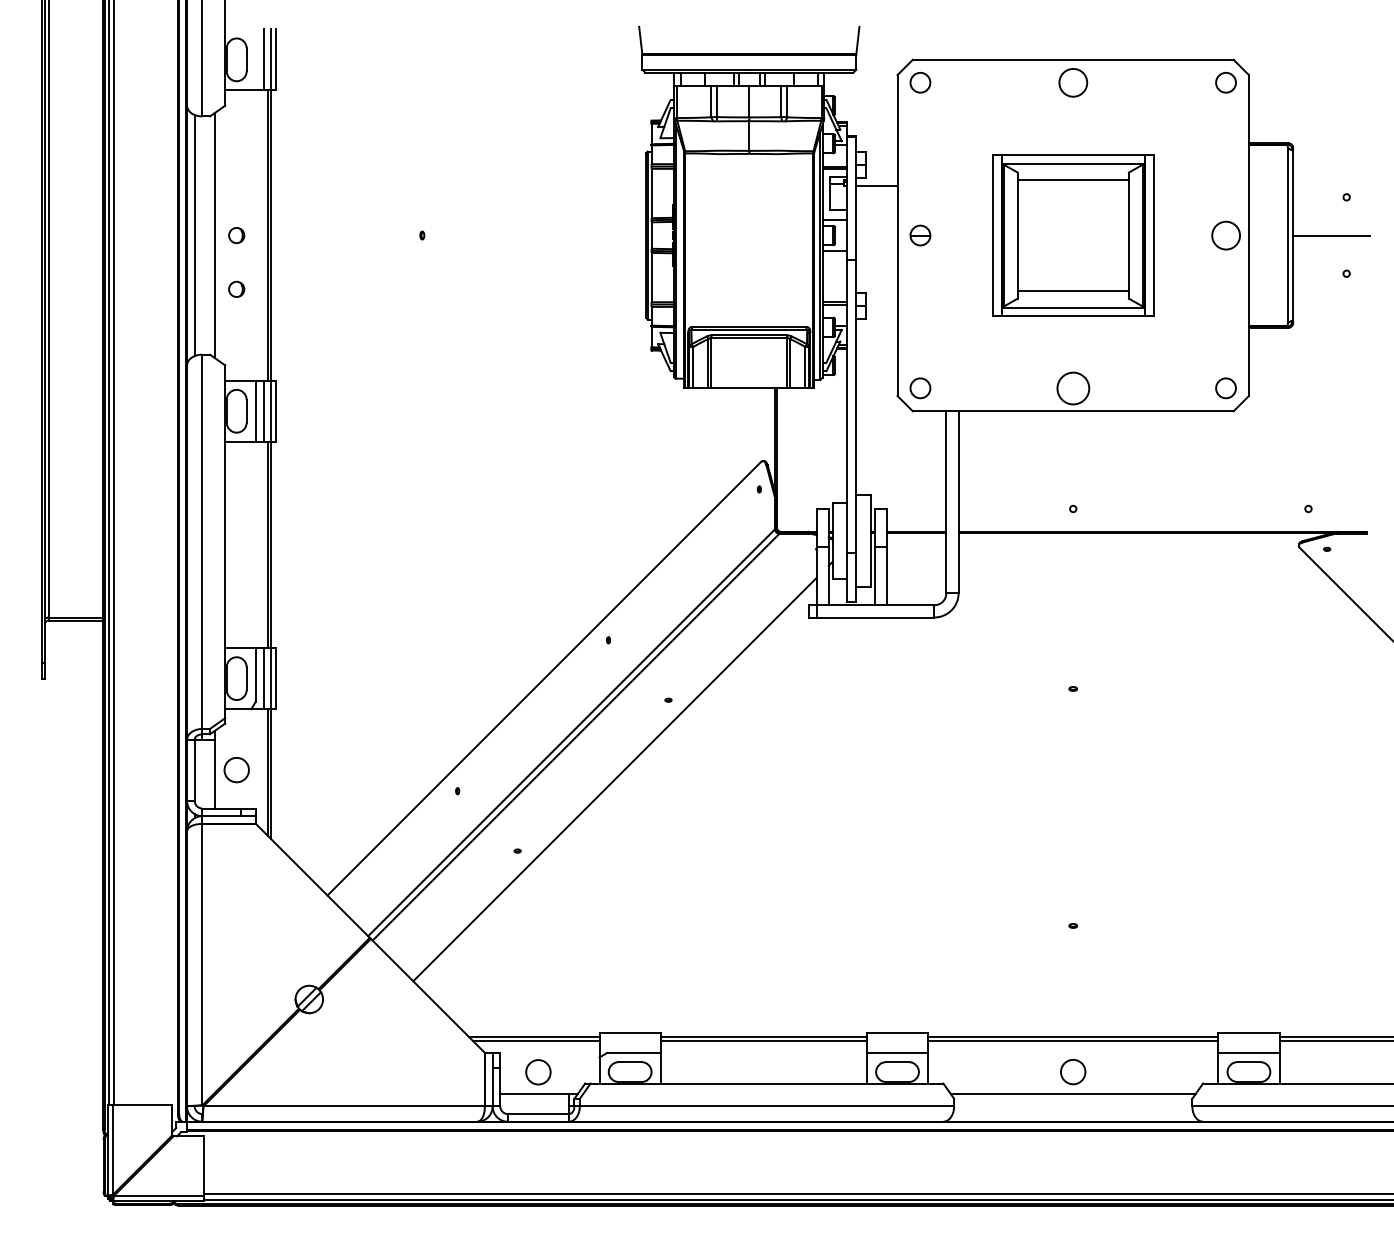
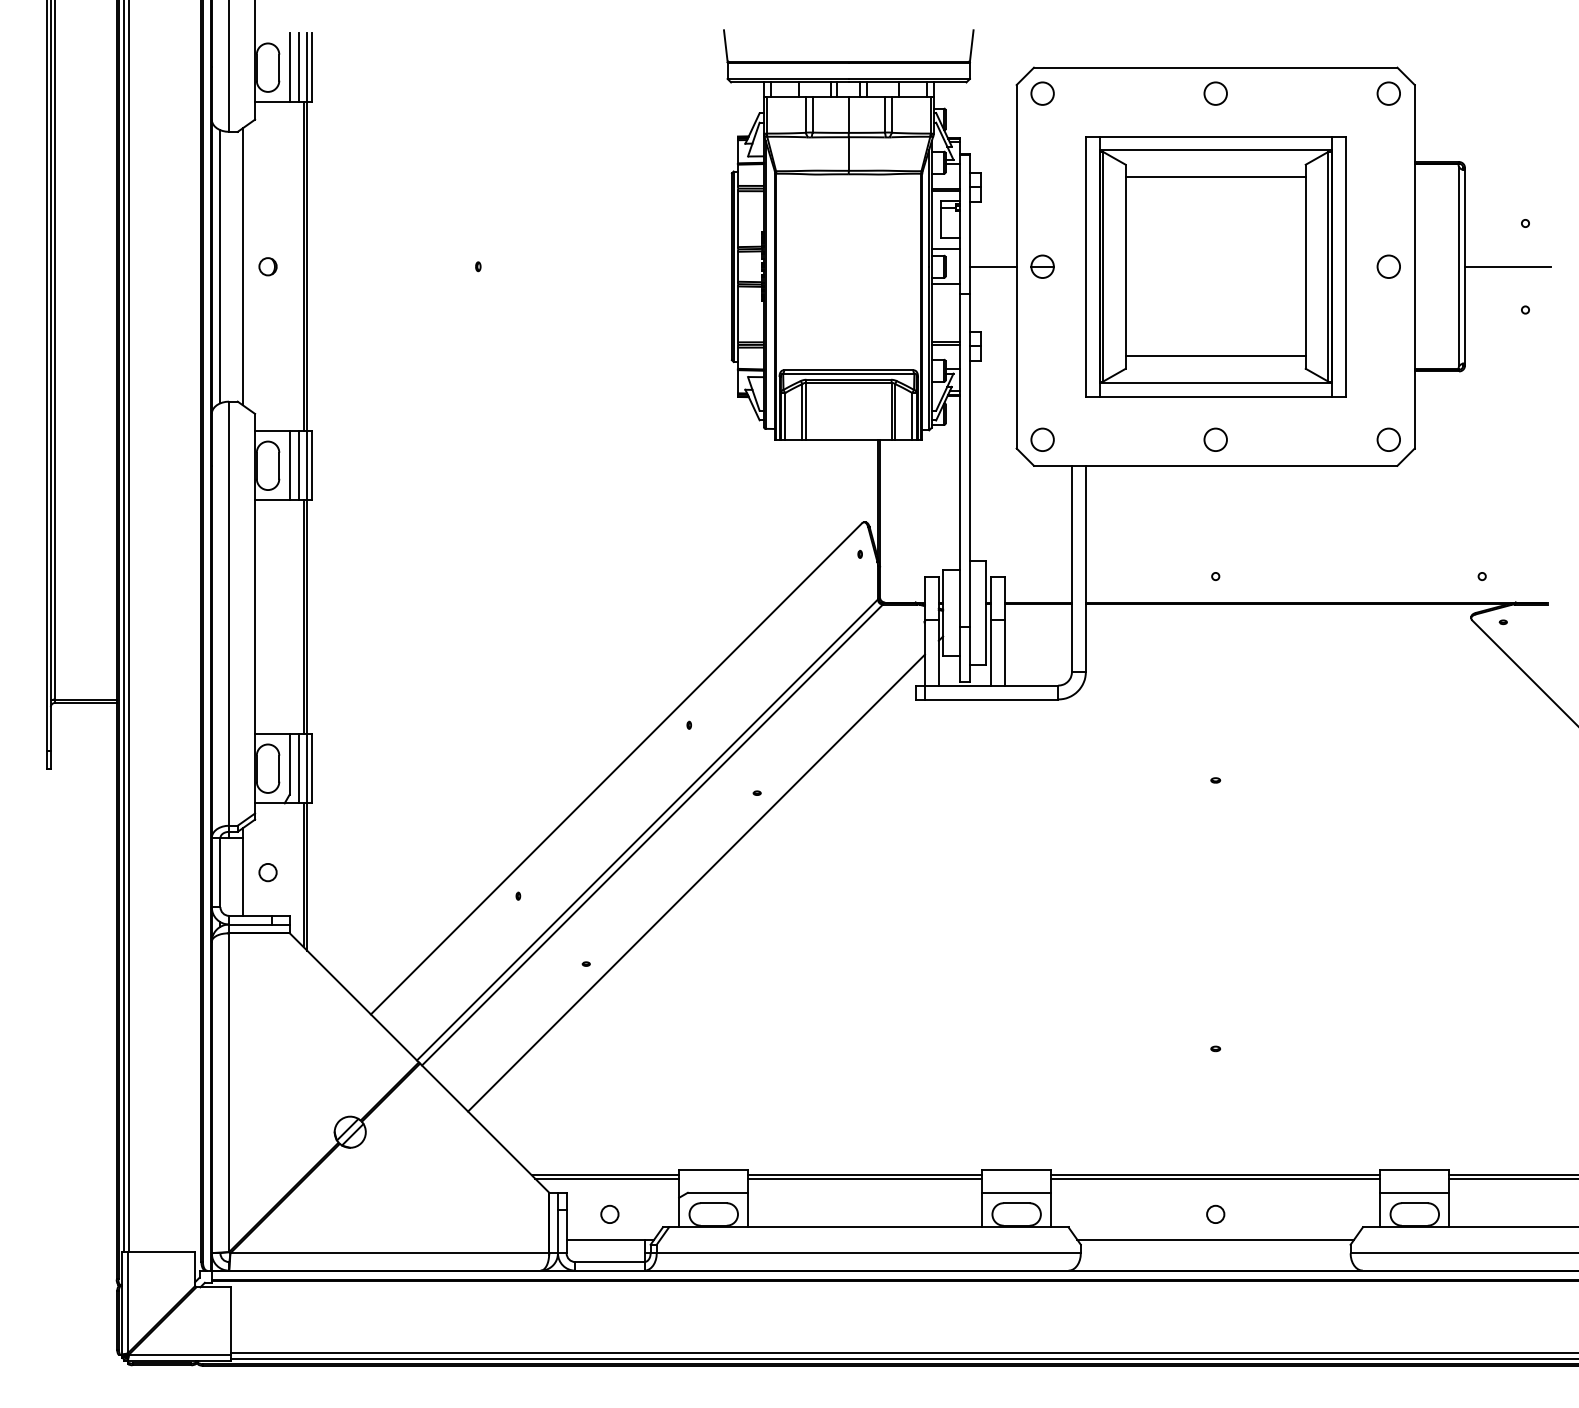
line: (255, 59) -> (289, 67), added
circle: (1073, 82) -> (1215, 93), size x0.71
line: (876, 185) -> (992, 266), moved
part: (1073, 235) -> (1215, 266), size x1.43
circle: (1225, 235) -> (1388, 266), size x0.71
circle: (236, 289) -> (267, 327), removed
circle: (1073, 388) -> (1215, 439), size x0.62
circle: (236, 770) -> (267, 872), size x0.62
circle: (538, 1071) -> (609, 1213), size x0.62
circle: (1073, 1072) -> (1215, 1214), size x0.62

